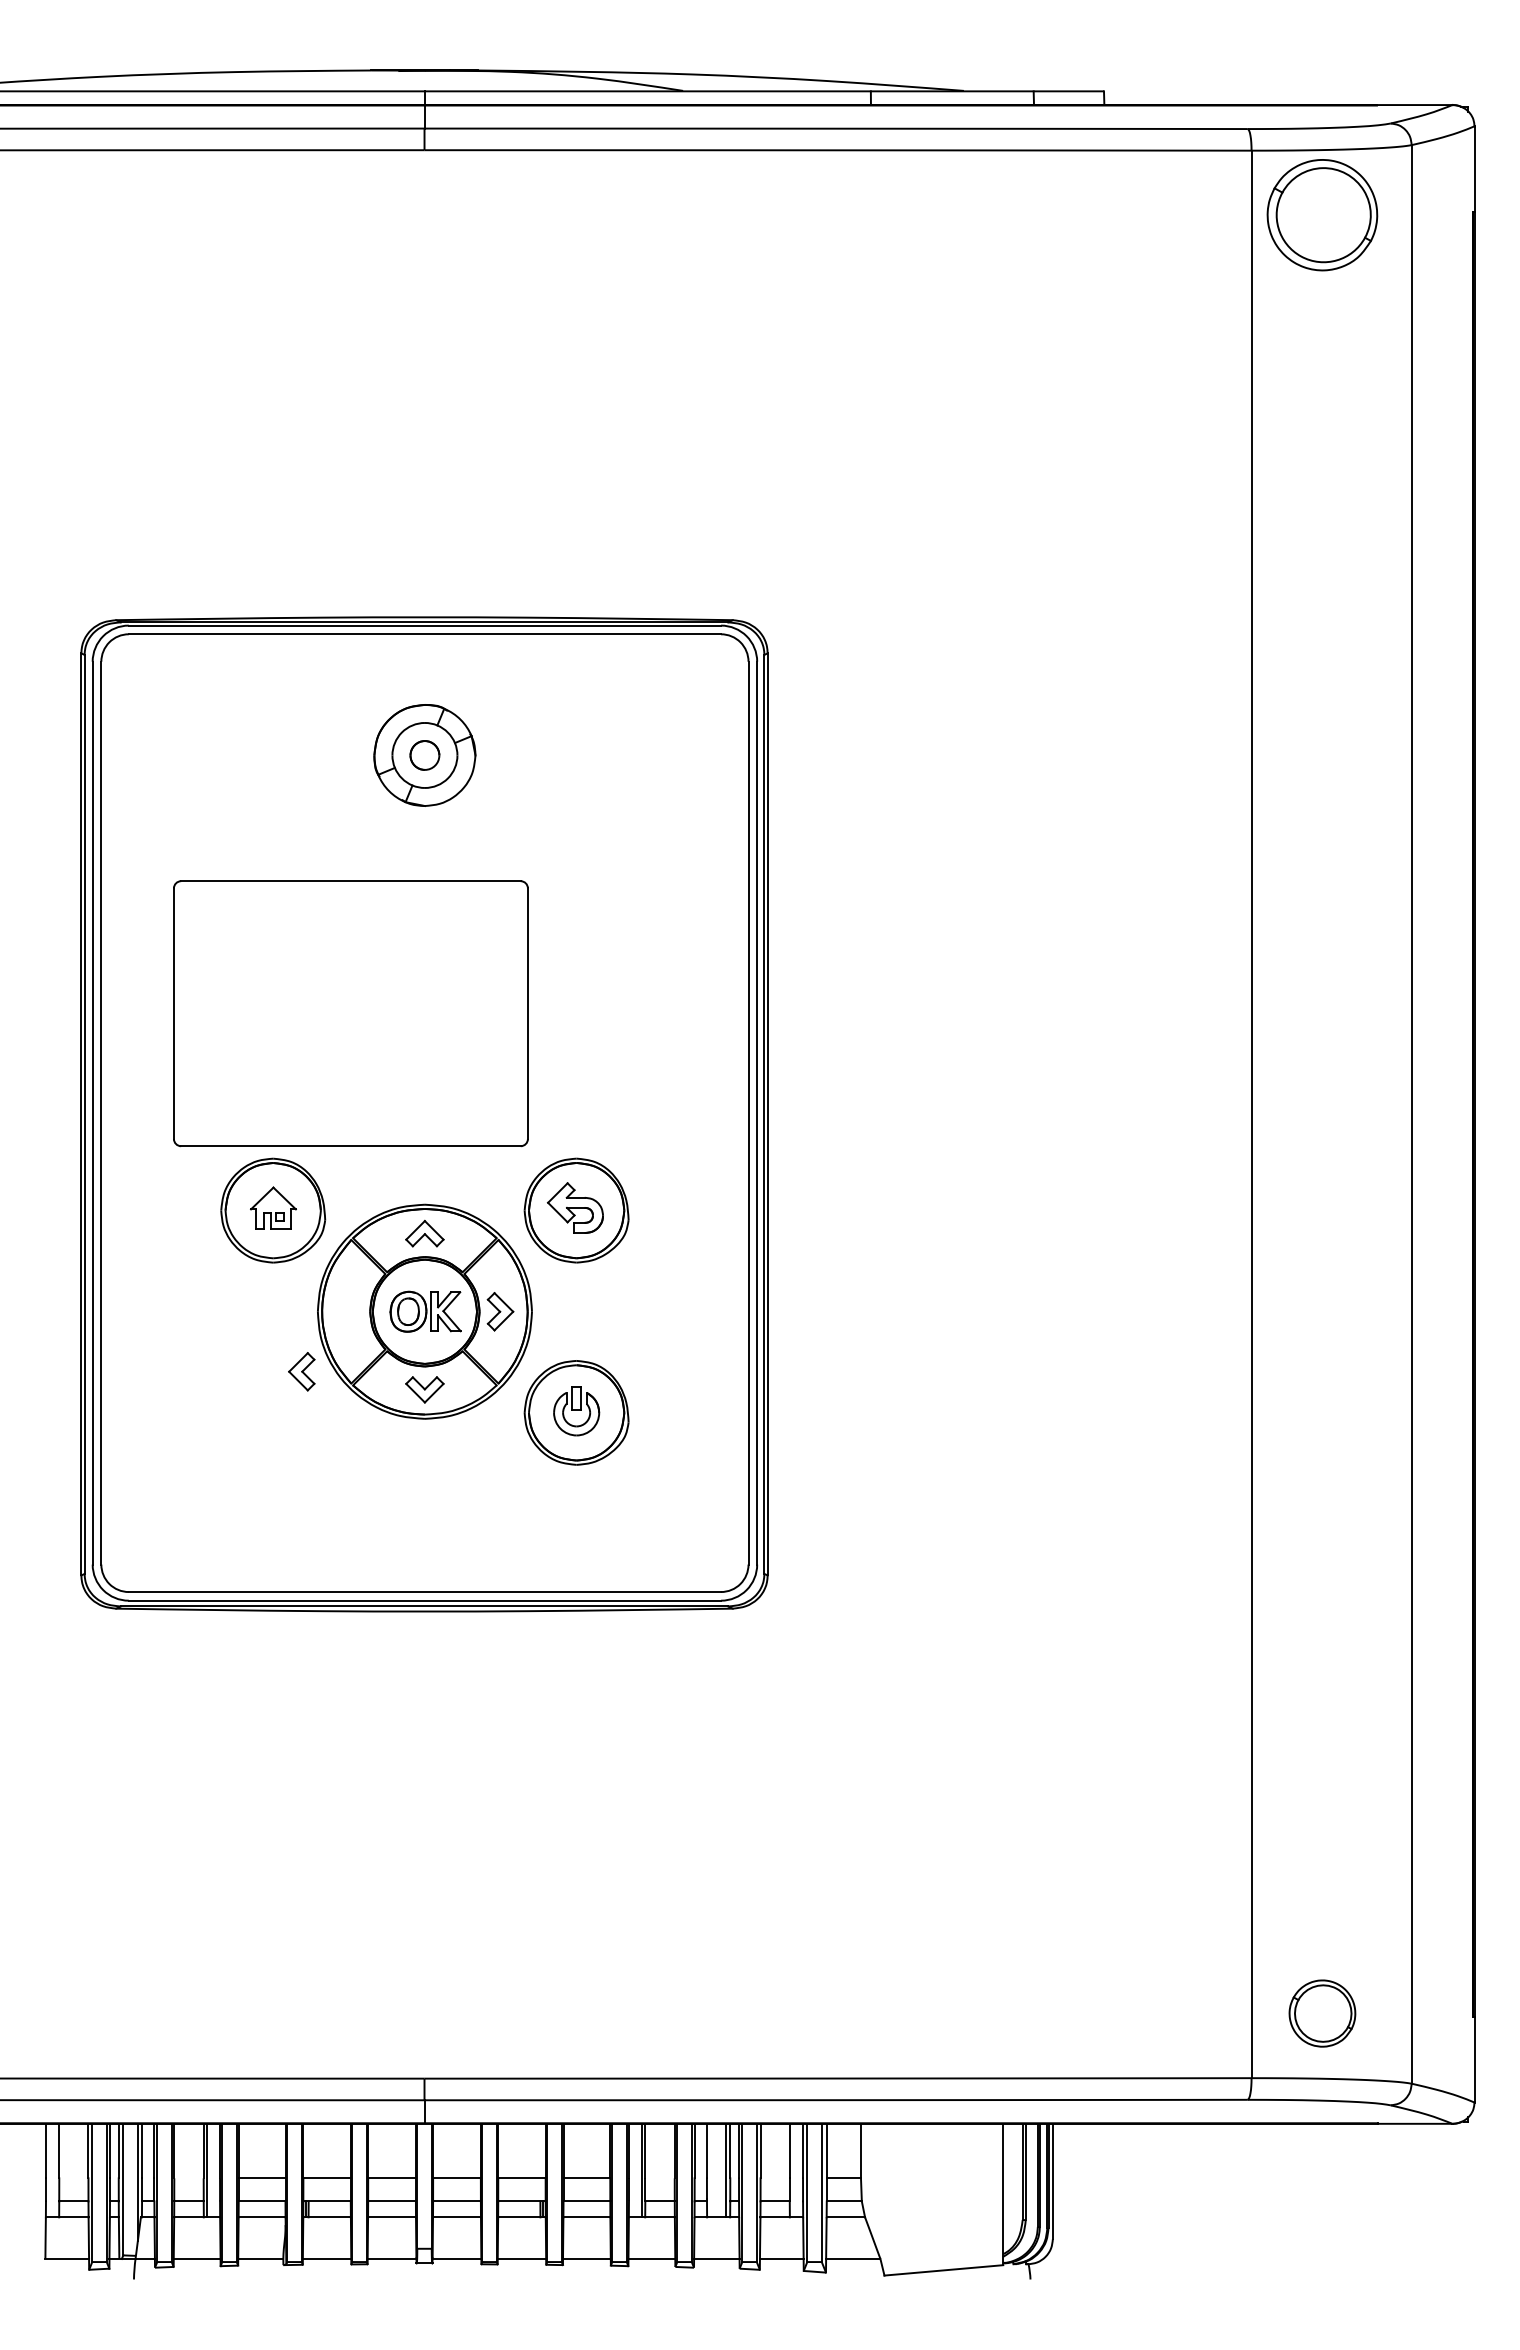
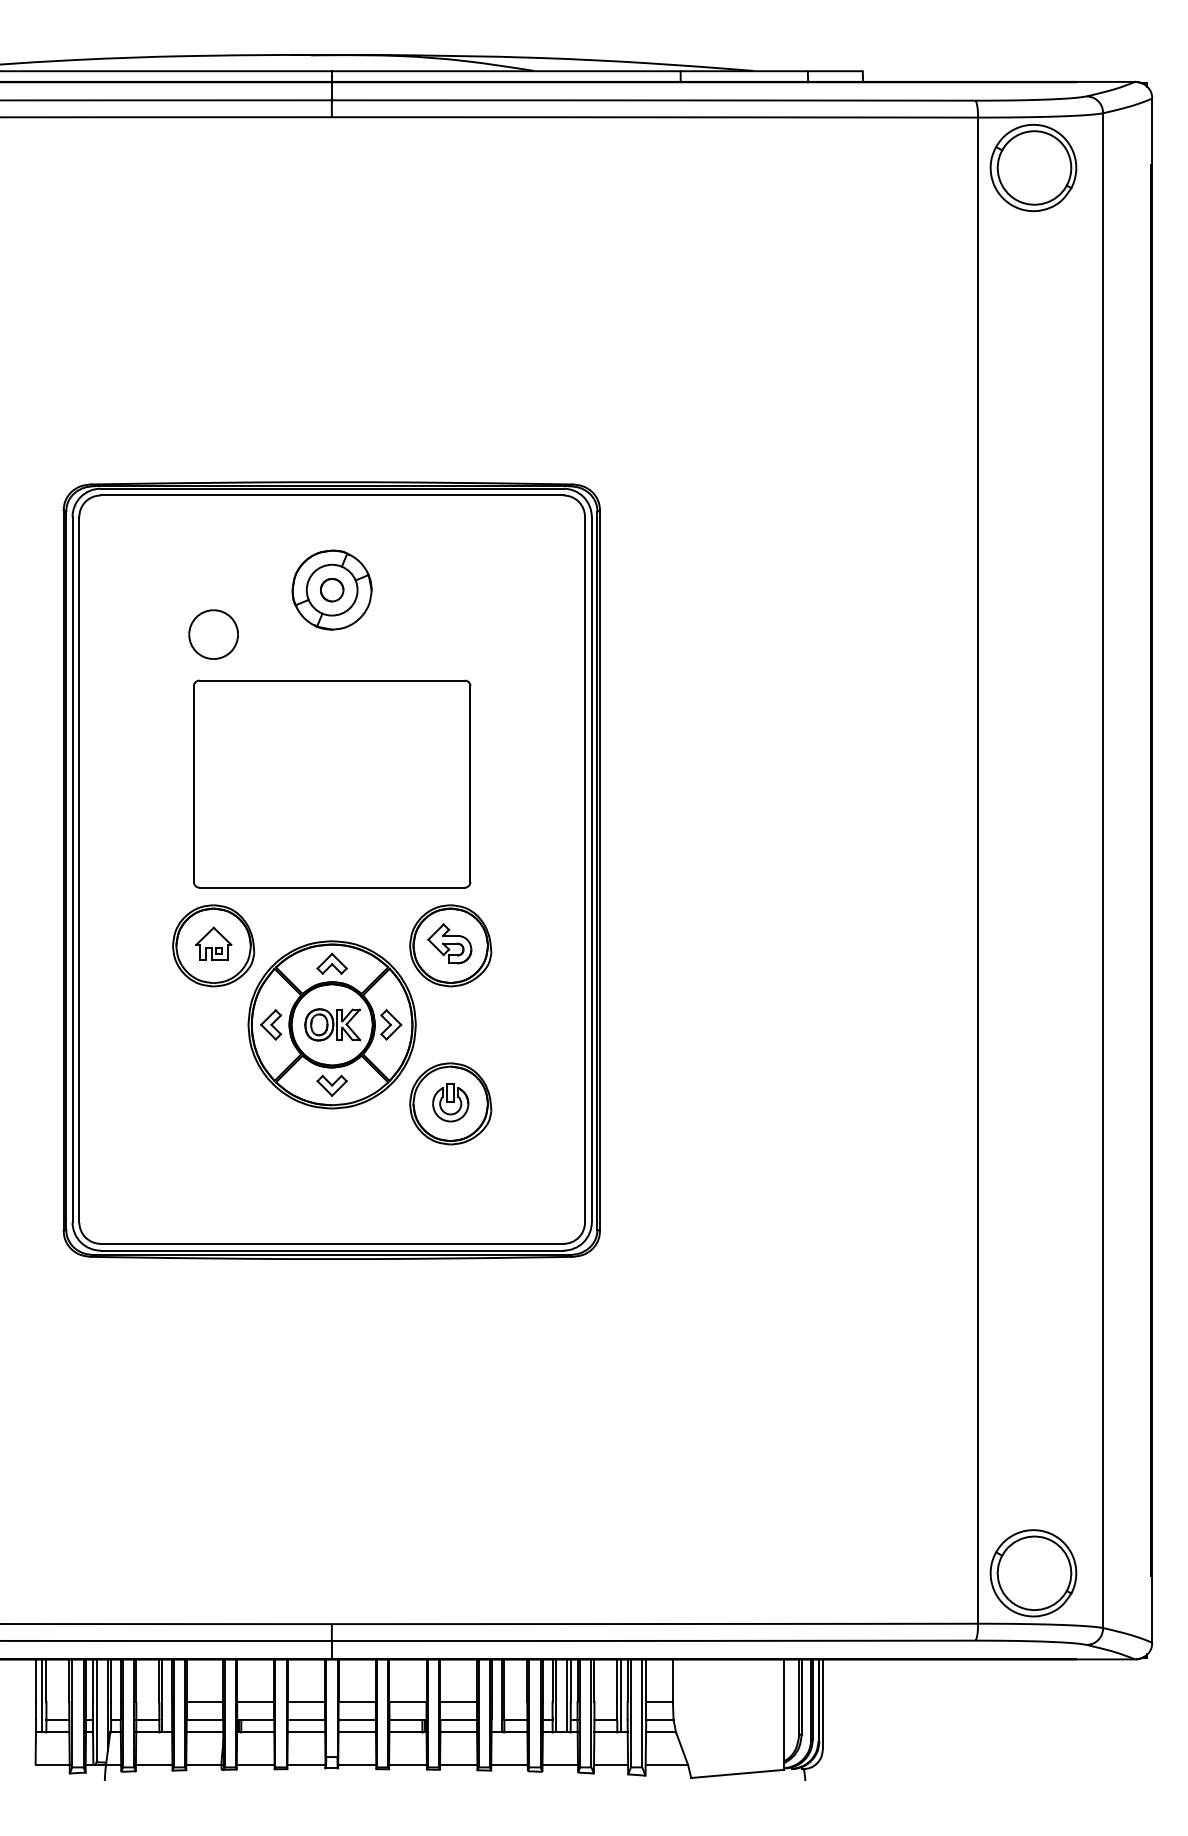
part: (273, 812) -> (213, 634), added
part: (350, 1013) -> (331, 783), moved
part: (301, 1371) -> (270, 1024), moved
part: (1322, 2013) -> (1033, 1573), size x1.67
line: (53, 2170) -> (41, 1695), added
line: (711, 2170) -> (556, 1695), added
line: (795, 2170) -> (621, 1695), added

